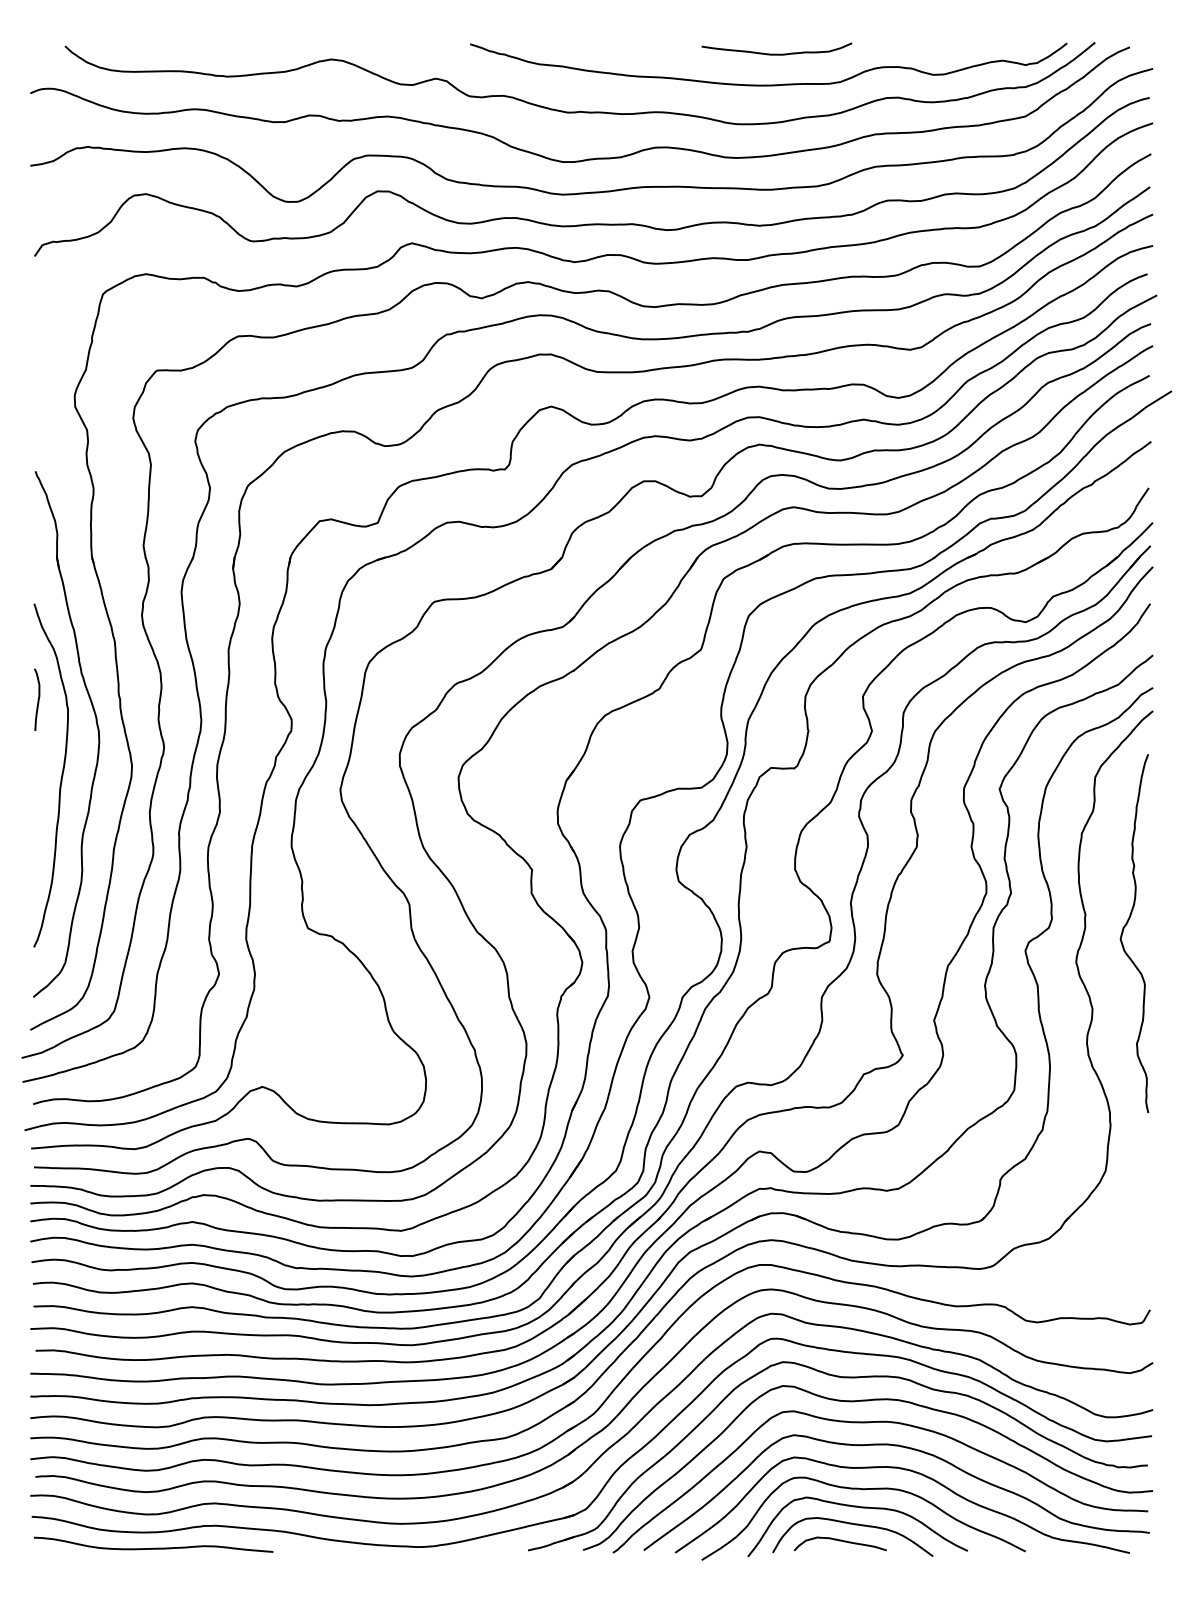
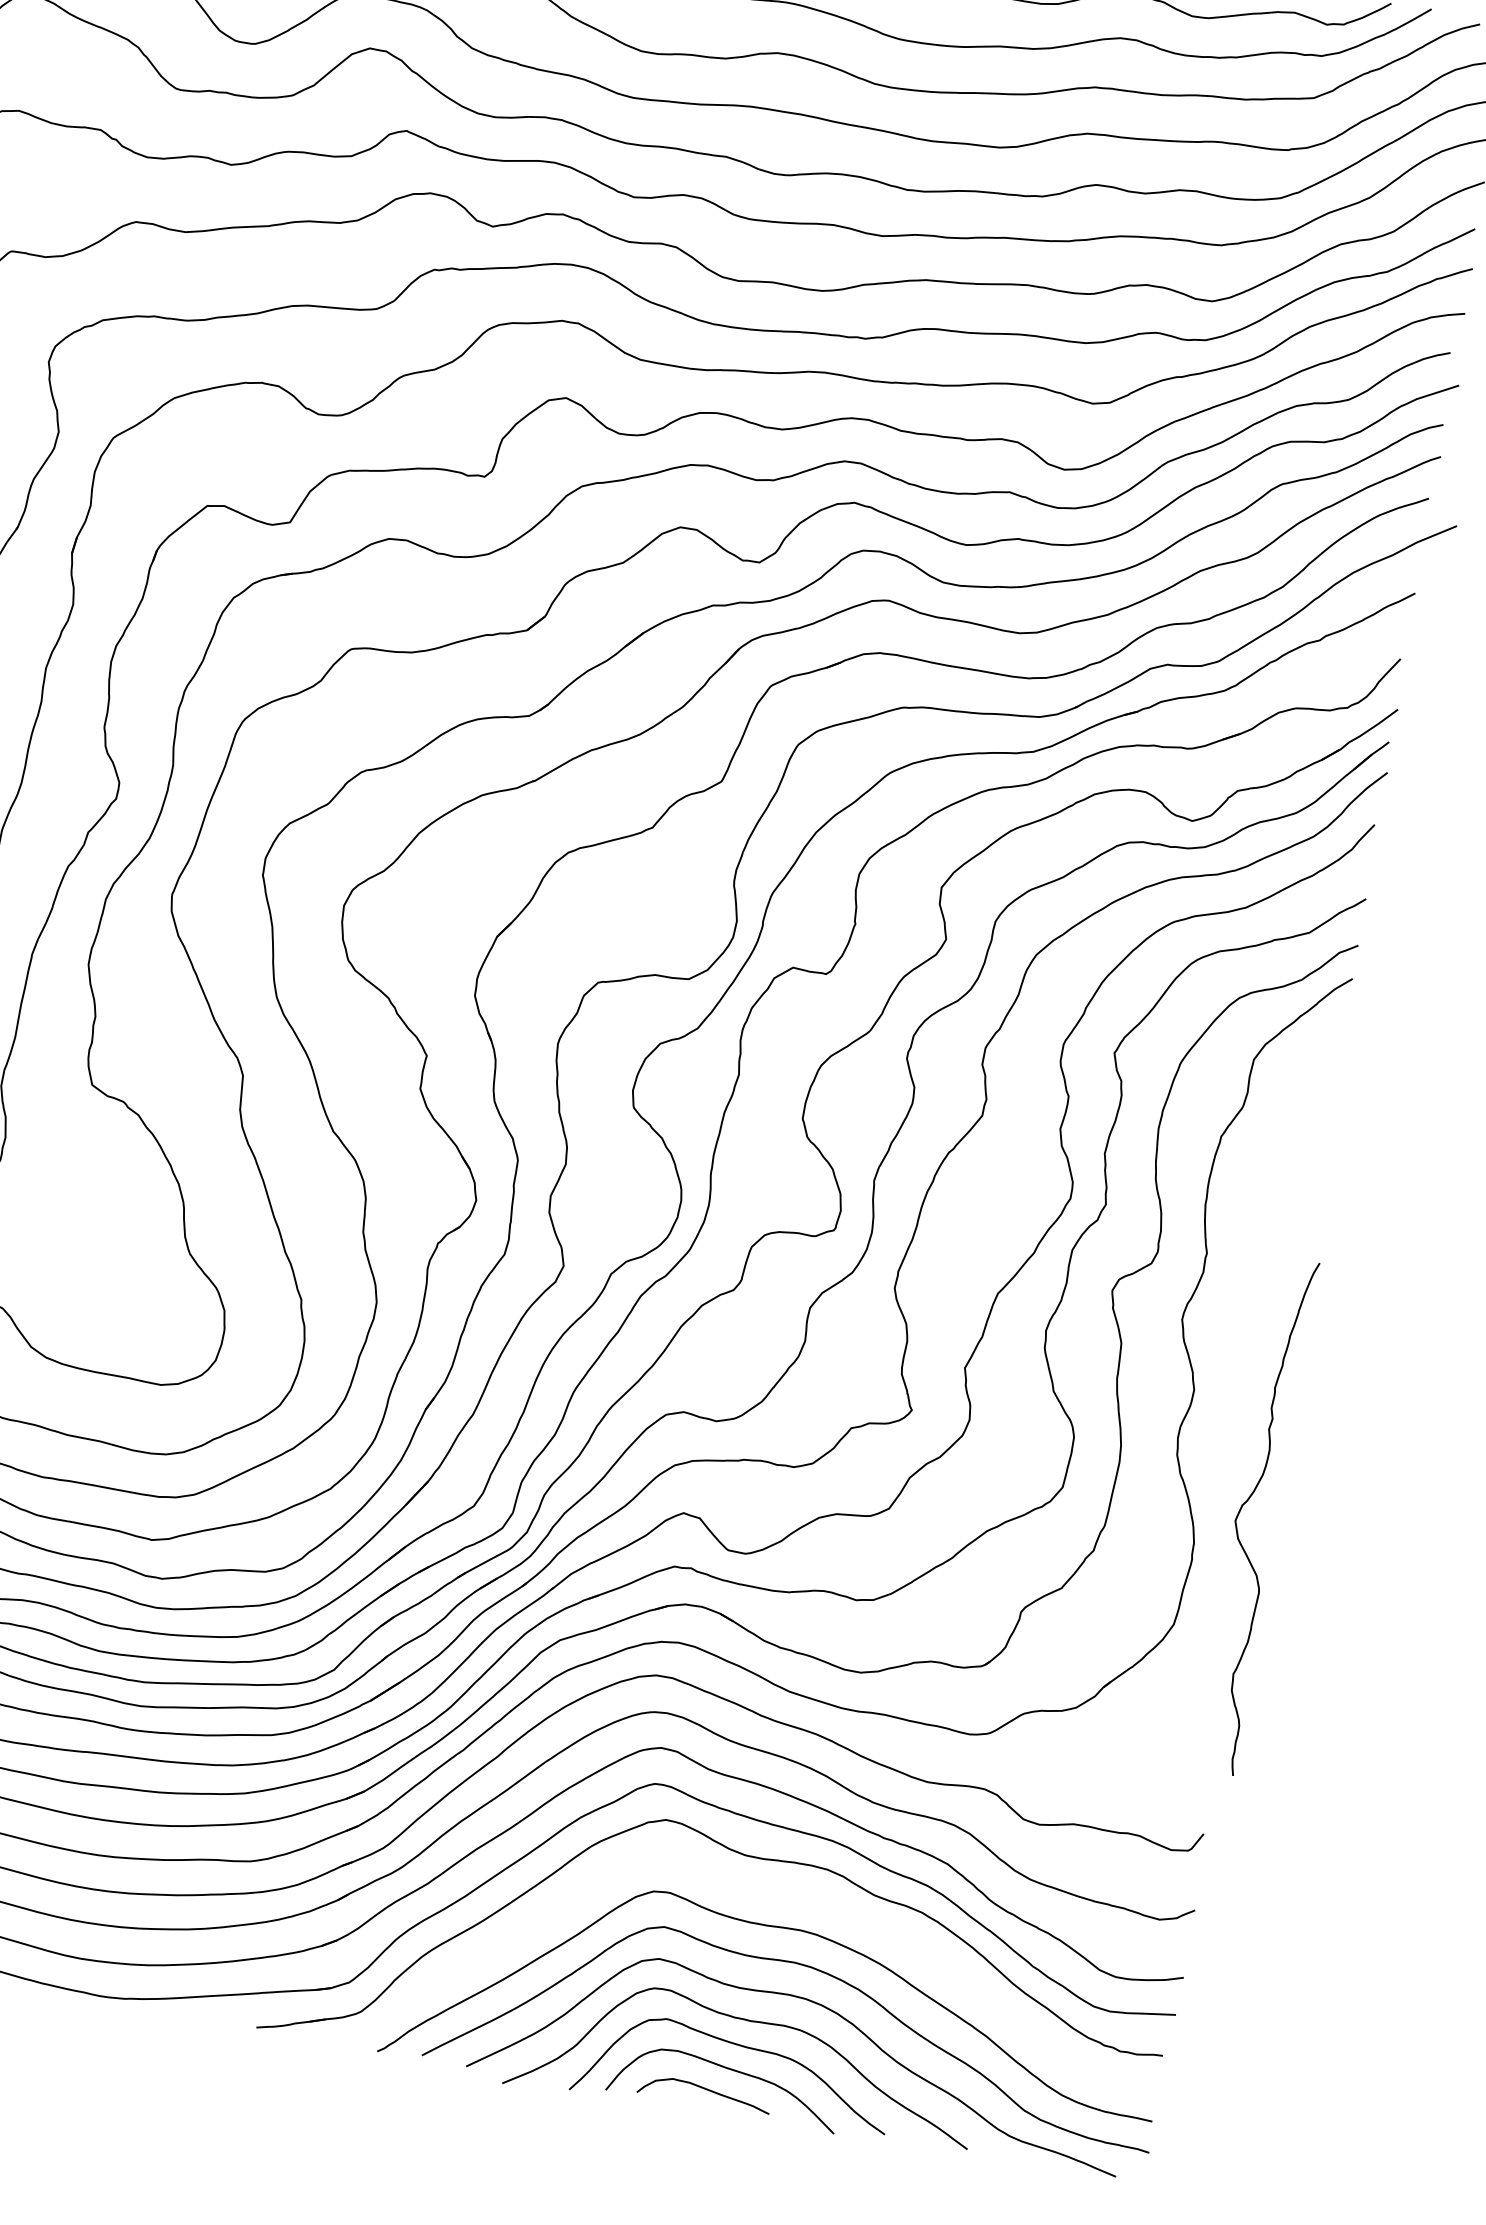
curve: (1124, 929) -> (1243, 1507), moved
curve: (868, 1401) -> (779, 1896), removed

